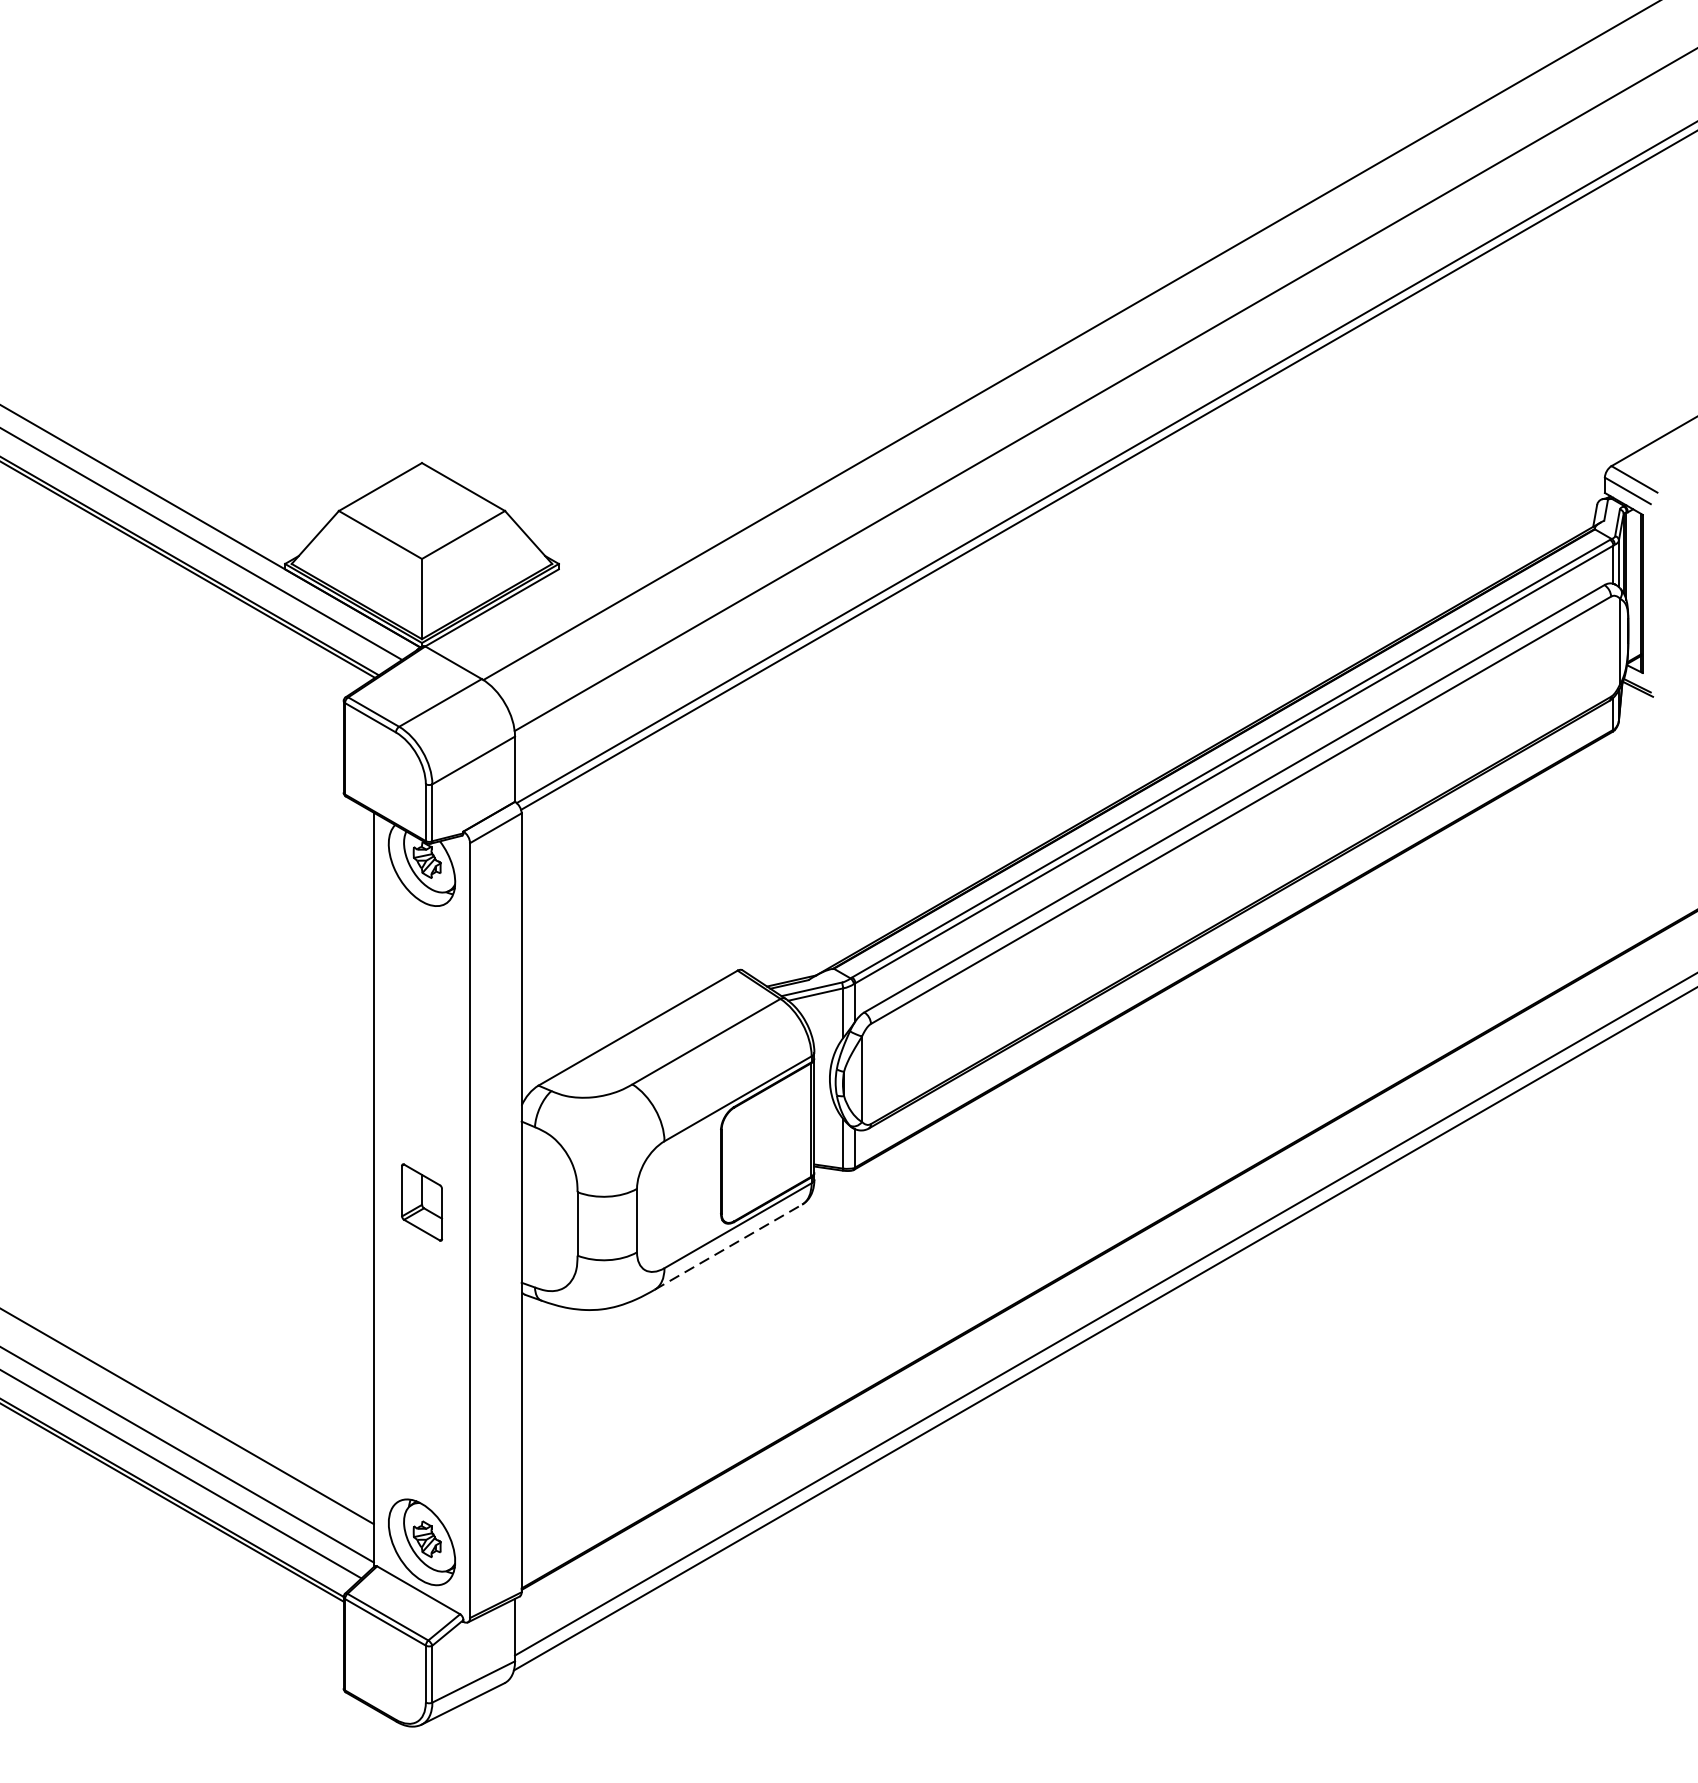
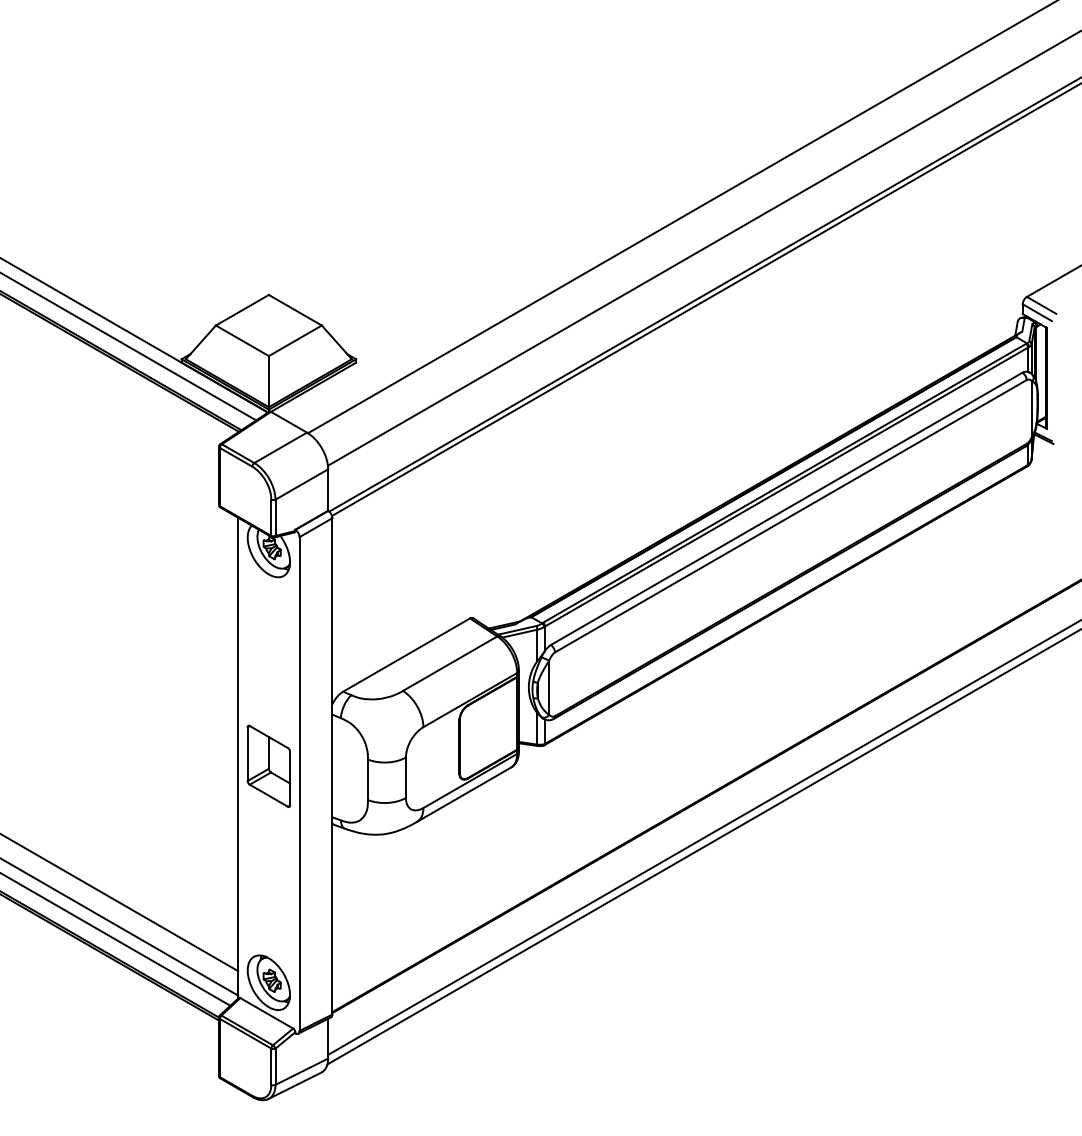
part: (421, 1201) -> (268, 765), size x1.67
line: (728, 1246) -> (464, 794), dashed -> solid

